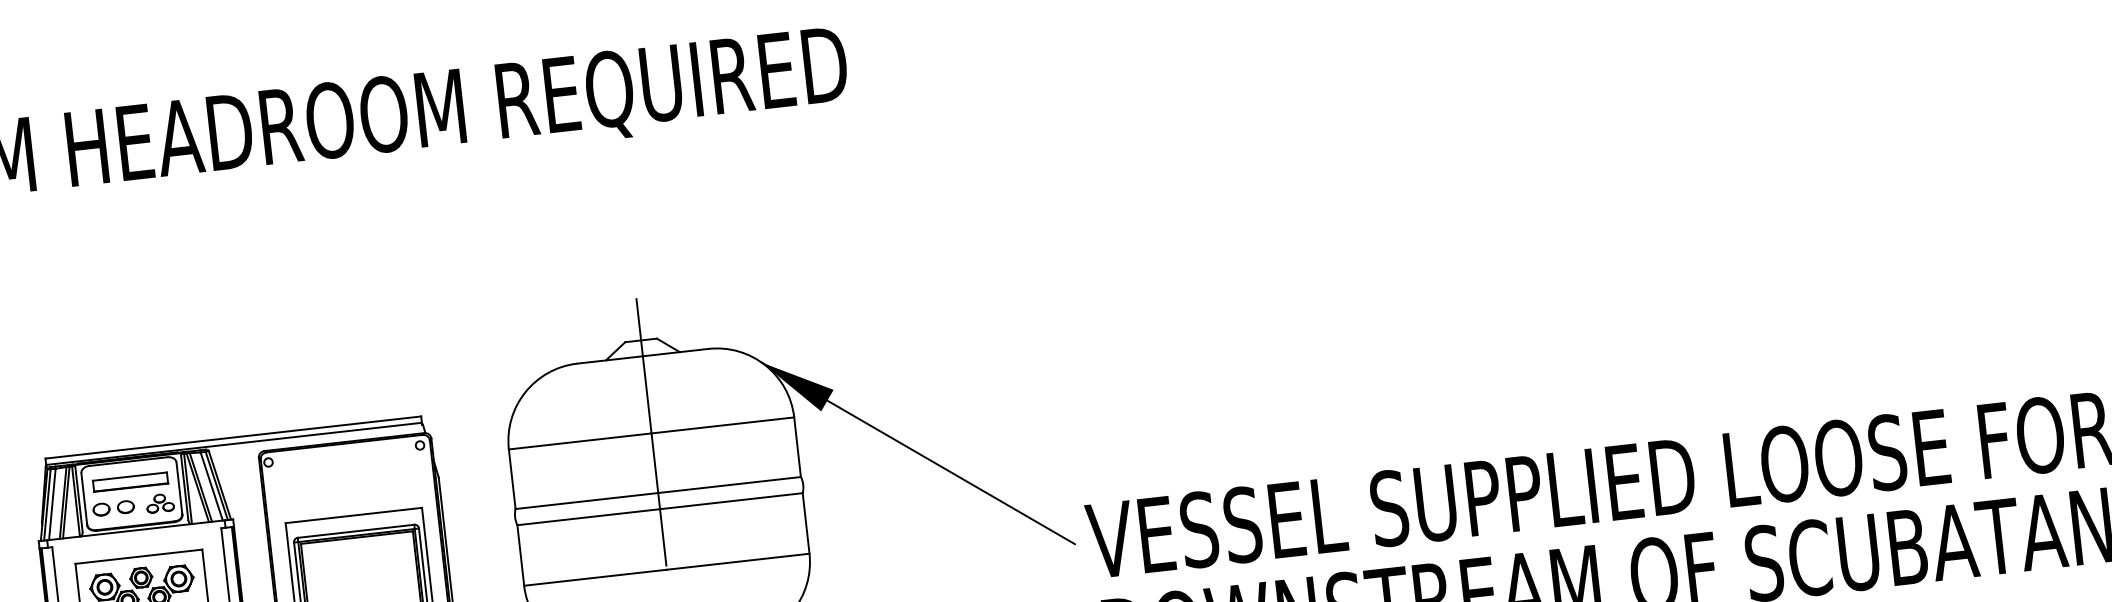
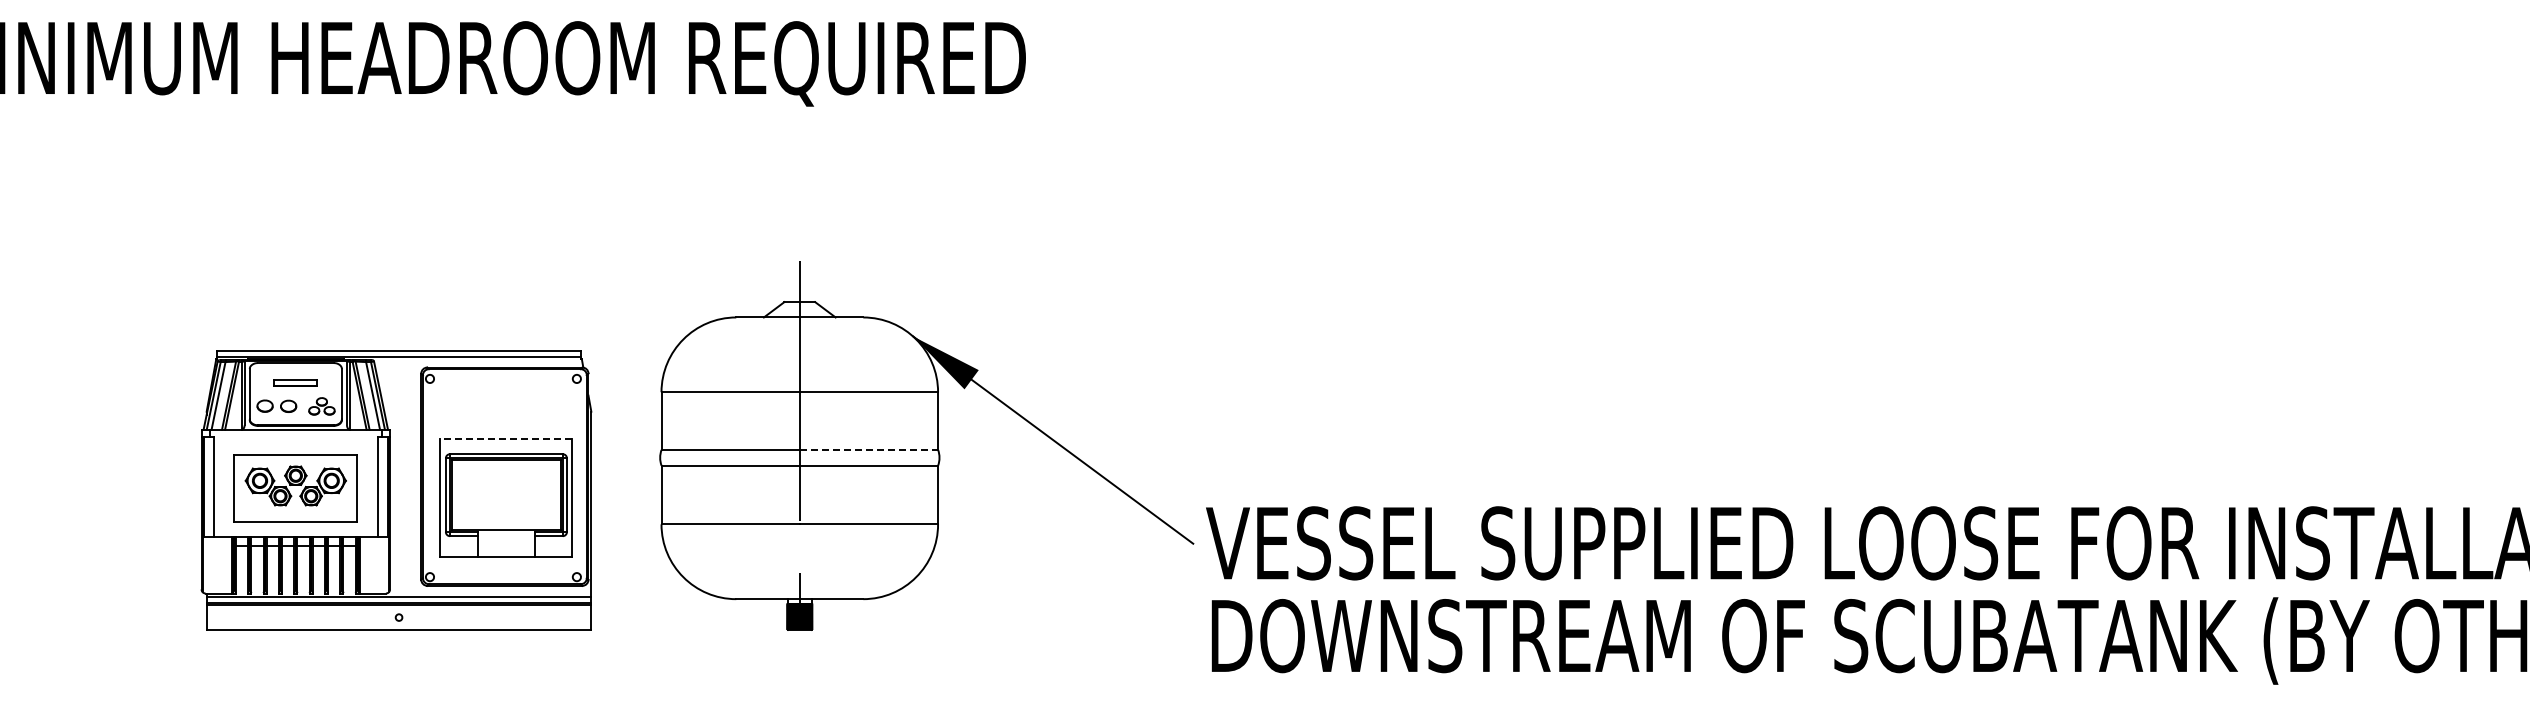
part: (130, 481) -> (295, 382), size x0.6
line: (730, 485) -> (869, 450), solid -> dashed
line: (353, 515) -> (505, 438), solid -> dashed

